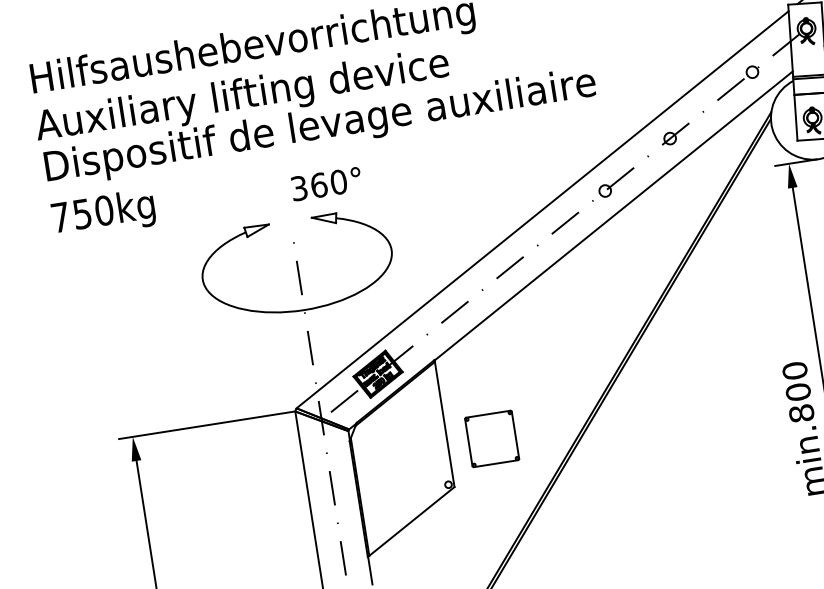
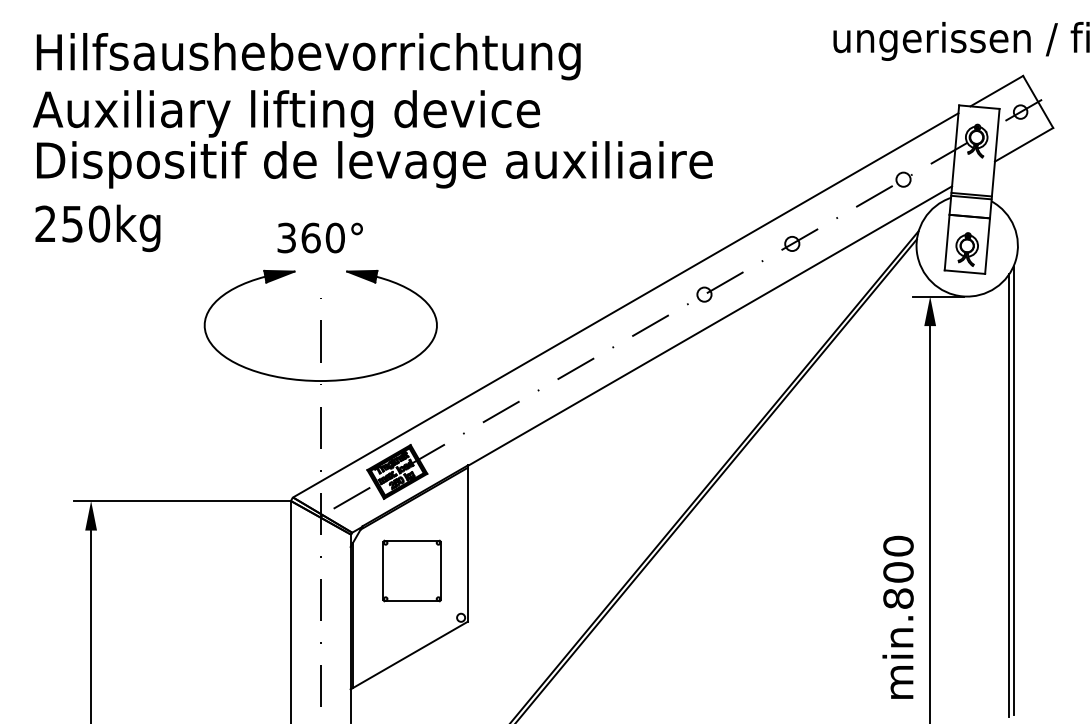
text: (325, 183) -> (319, 237), moved
text: (60, 217) -> (45, 223), 750kg -> 250kg
fill: (324, 219) -> (362, 276), added
fill: (257, 230) -> (279, 276), added
part: (491, 438) -> (411, 570), moved

